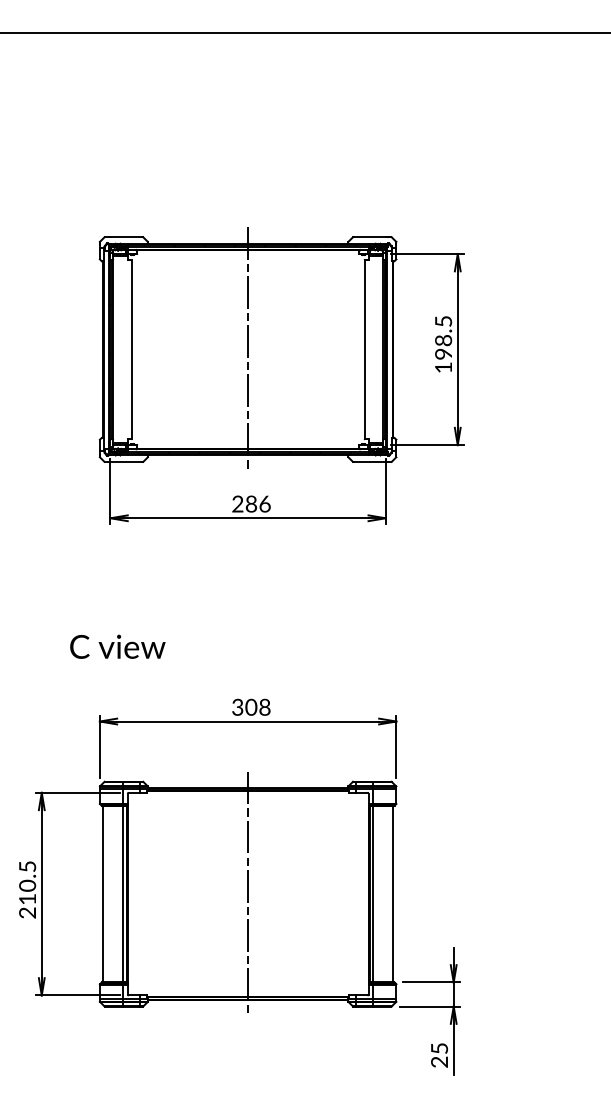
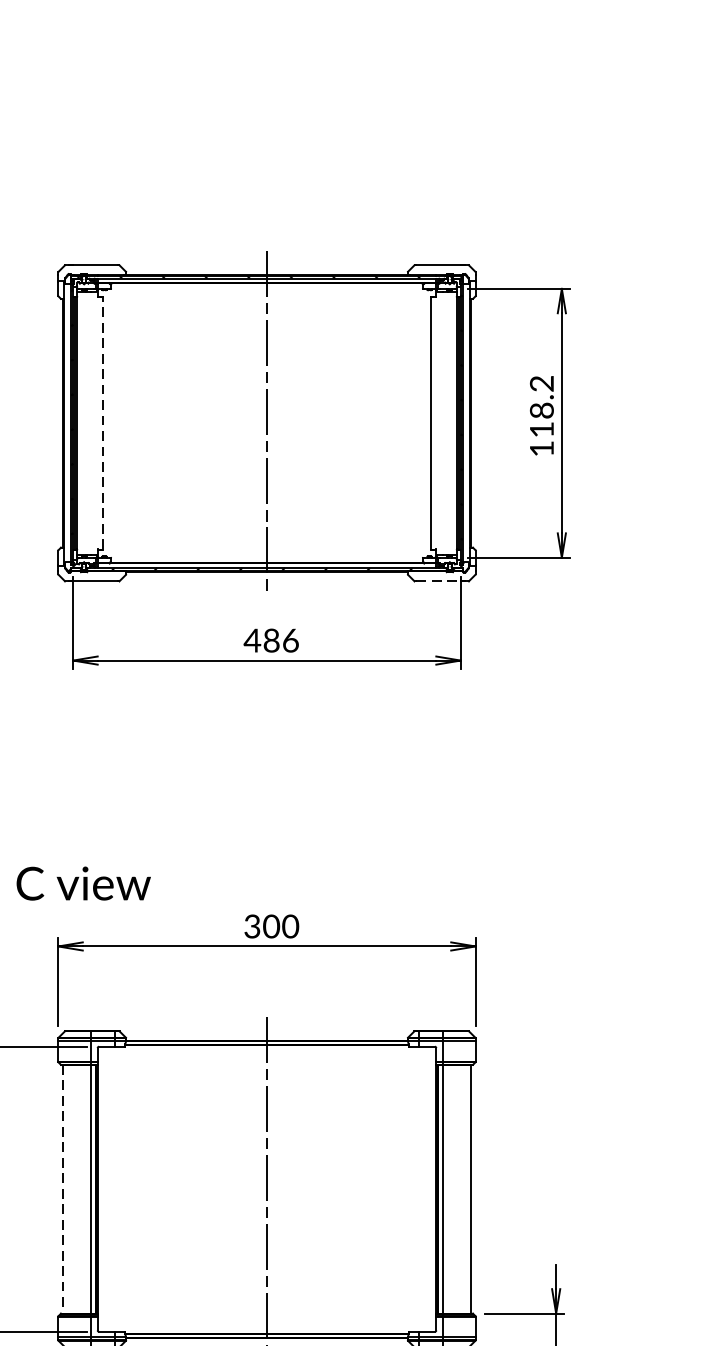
text: (443, 337) -> (541, 406), 198.5 -> 118.2
line: (131, 349) -> (102, 423), solid -> dashed
line: (370, 462) -> (439, 582), solid -> dashed
text: (237, 503) -> (252, 639), 286 -> 486
text: (117, 646) -> (83, 883), moved
text: (264, 707) -> (290, 926), 308 -> 300
line: (103, 894) -> (63, 1189), solid -> dashed

